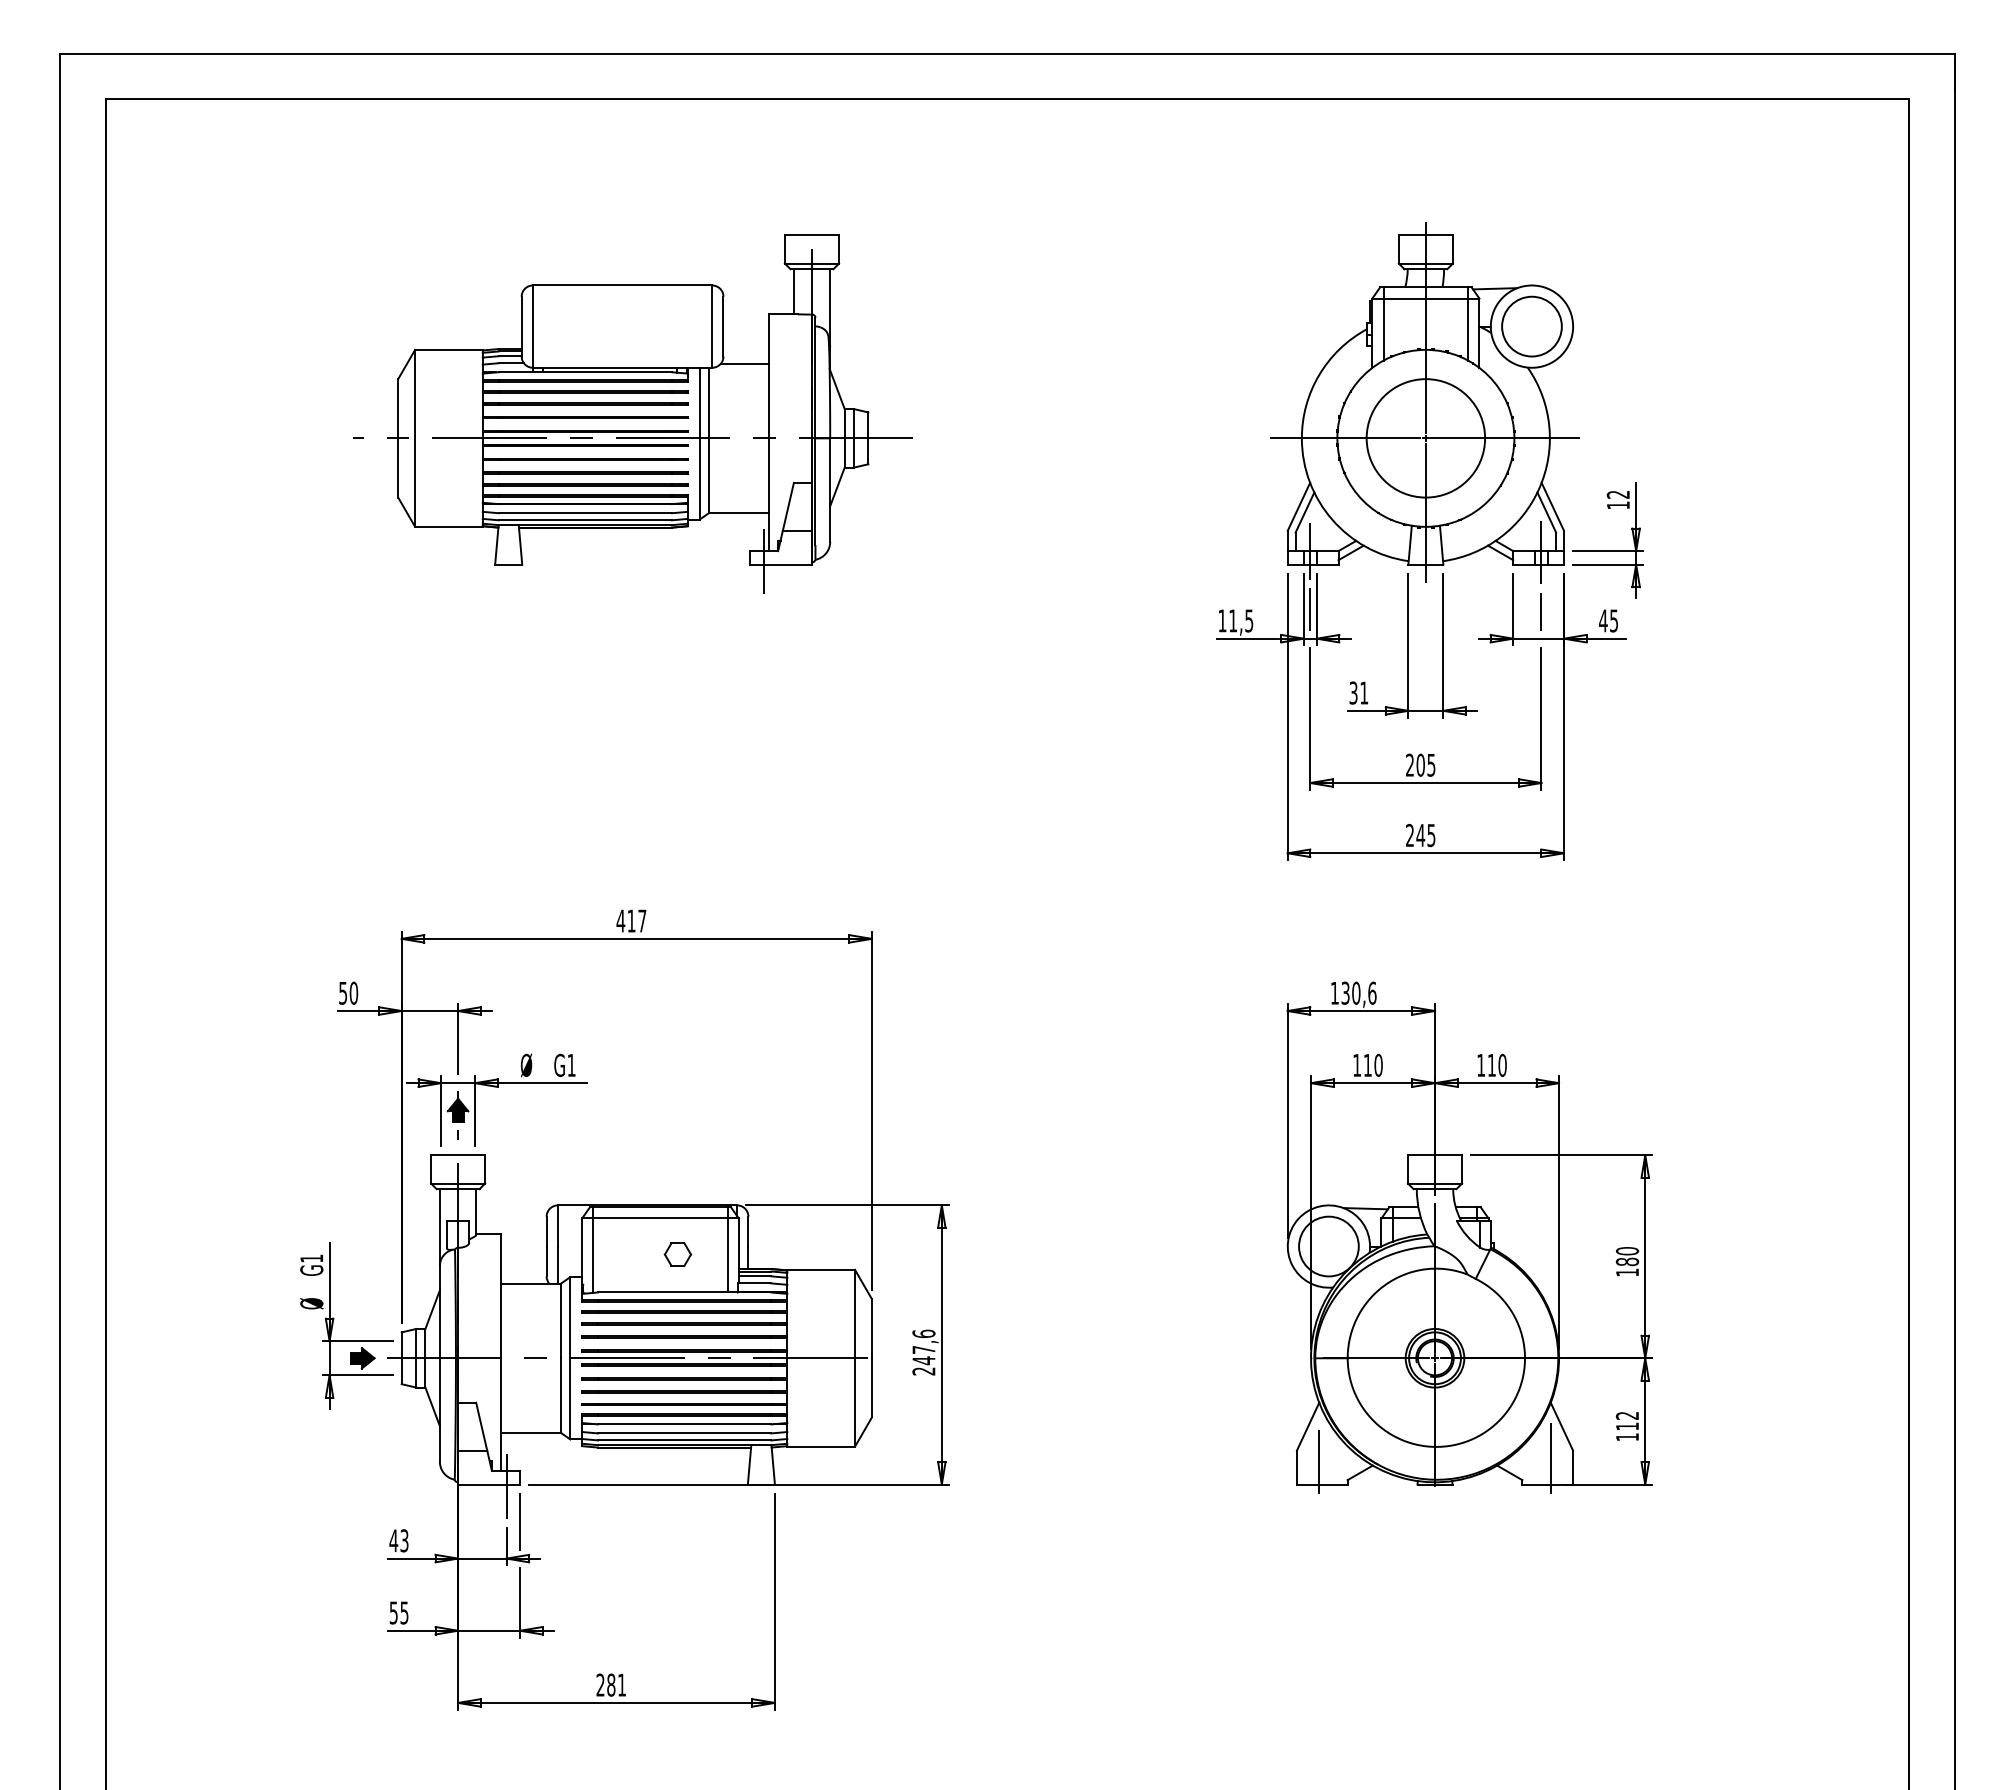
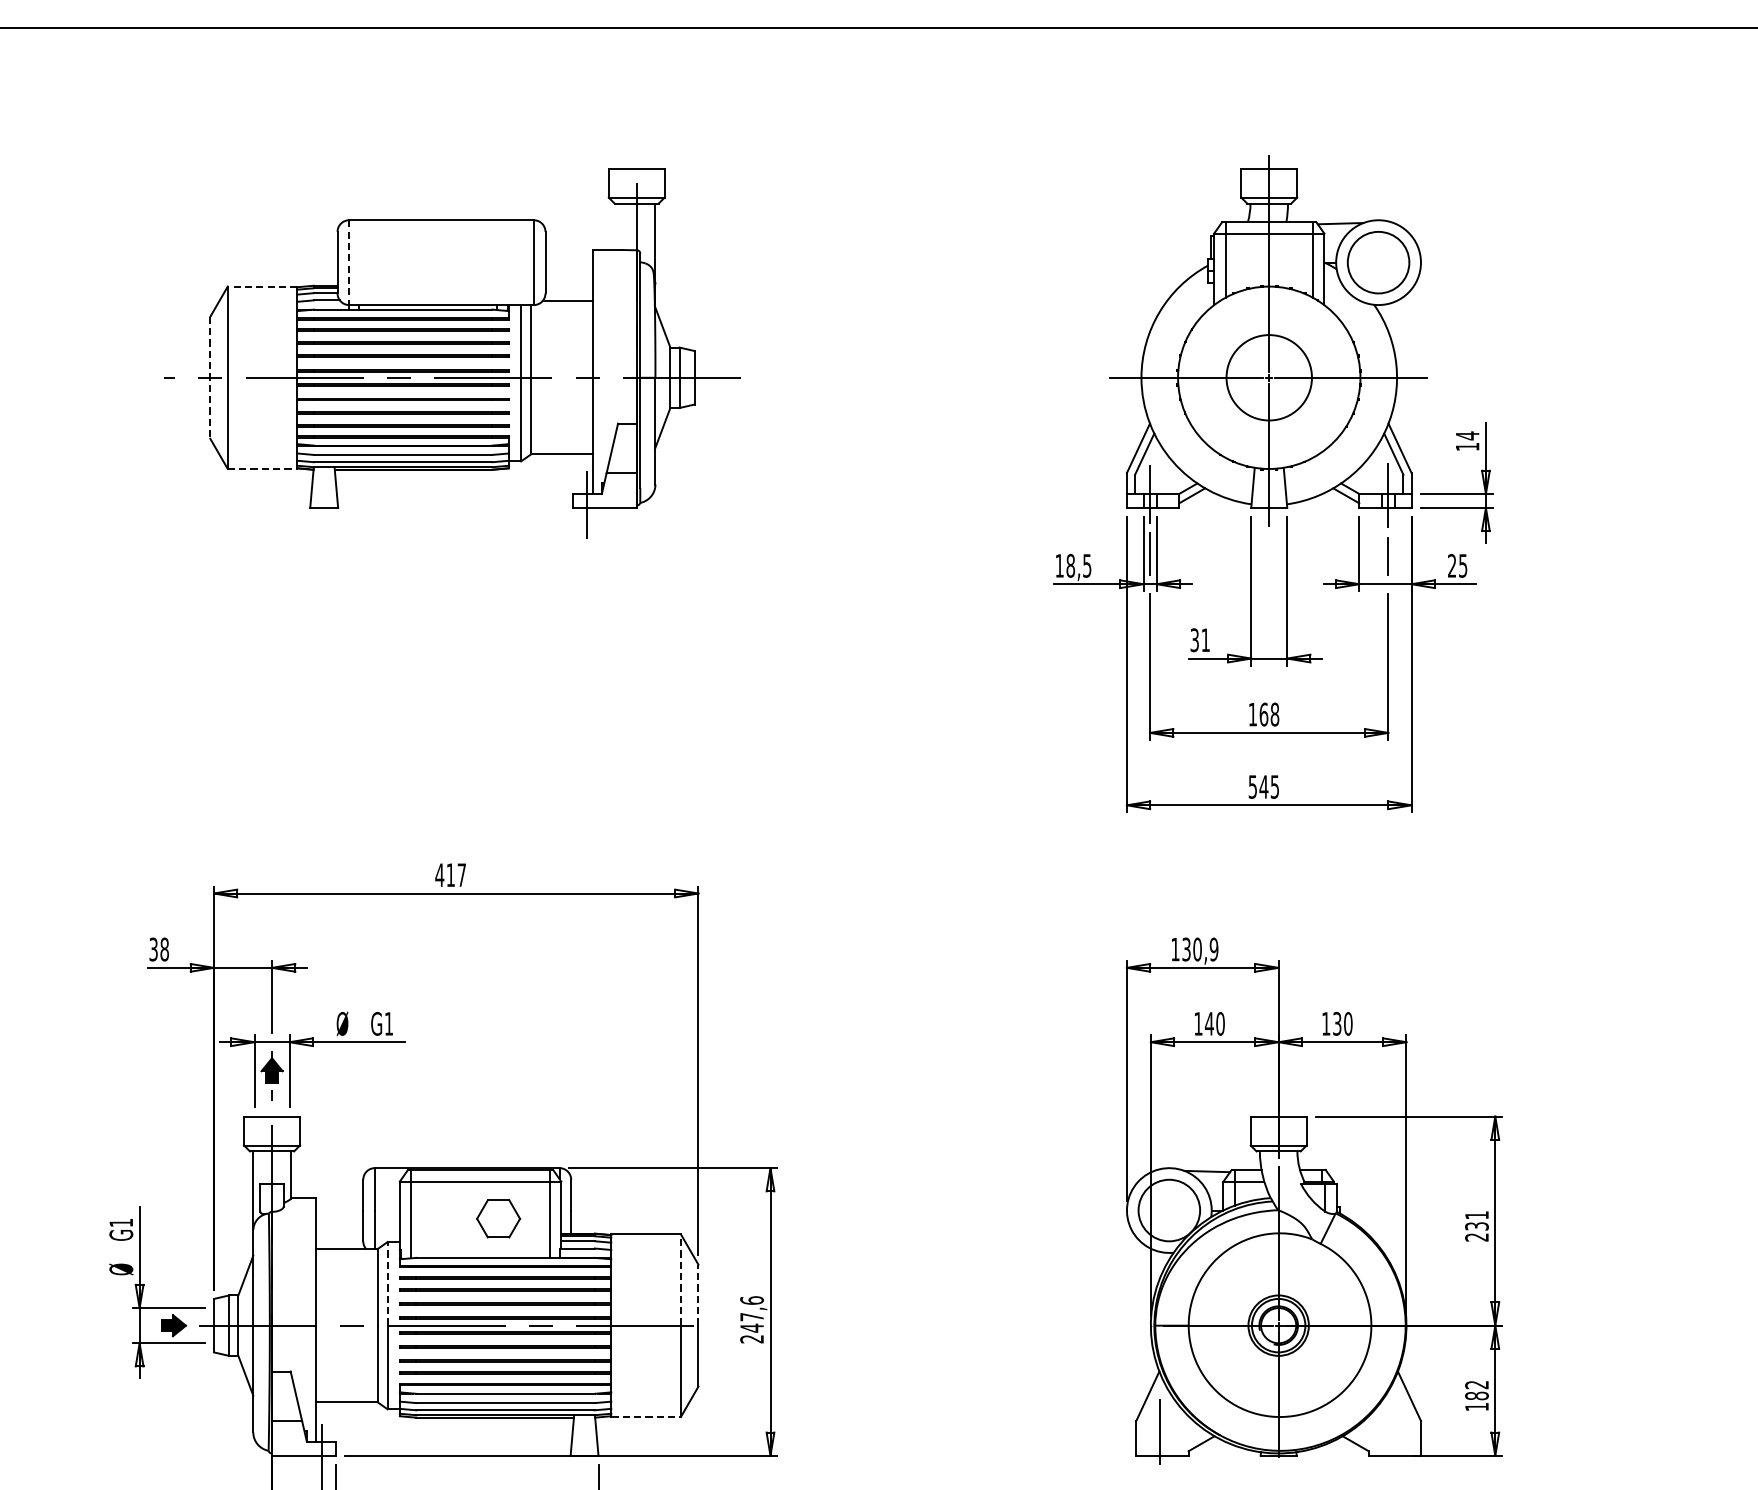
line: (793, 291) -> (617, 226), removed
line: (532, 327) -> (348, 263), solid -> dashed
line: (448, 349) -> (262, 286), solid -> dashed
line: (398, 438) -> (210, 377), solid -> dashed
circle: (1425, 438) -> (1268, 377), size x0.7
text: (1617, 494) -> (1466, 435), 12 -> 14
line: (448, 526) -> (262, 468), solid -> dashed
text: (1233, 620) -> (1071, 565), 11,5 -> 18,5
text: (1603, 620) -> (1452, 565), 45 -> 25
text: (1420, 764) -> (1263, 713), 205 -> 168
text: (1409, 835) -> (1252, 786), 245 -> 545
text: (348, 992) -> (159, 948), 50 -> 38
text: (1372, 992) -> (1214, 948), 130,6 -> 130,9
text: (1491, 1064) -> (1336, 1022), 110 -> 130
text: (1367, 1065) -> (1209, 1023), 110 -> 140
part: (677, 1254) -> (498, 1218), size x1.6
text: (1627, 1261) -> (1477, 1225), 180 -> 231
line: (854, 1313) -> (680, 1279), solid -> dashed
line: (570, 1317) -> (387, 1283), solid -> dashed
line: (871, 1328) -> (698, 1294), solid -> dashed
text: (1627, 1426) -> (1477, 1395), 112 -> 182
line: (821, 1446) -> (646, 1416), solid -> dashed
line: (1550, 1457) -> (1397, 1427), removed

